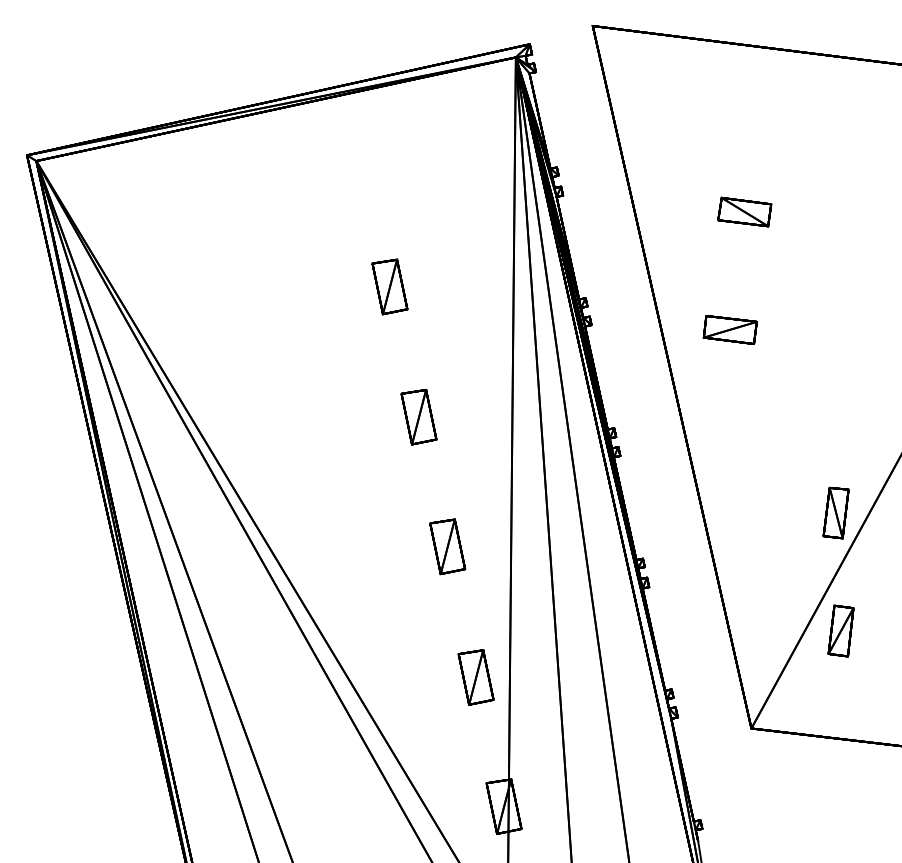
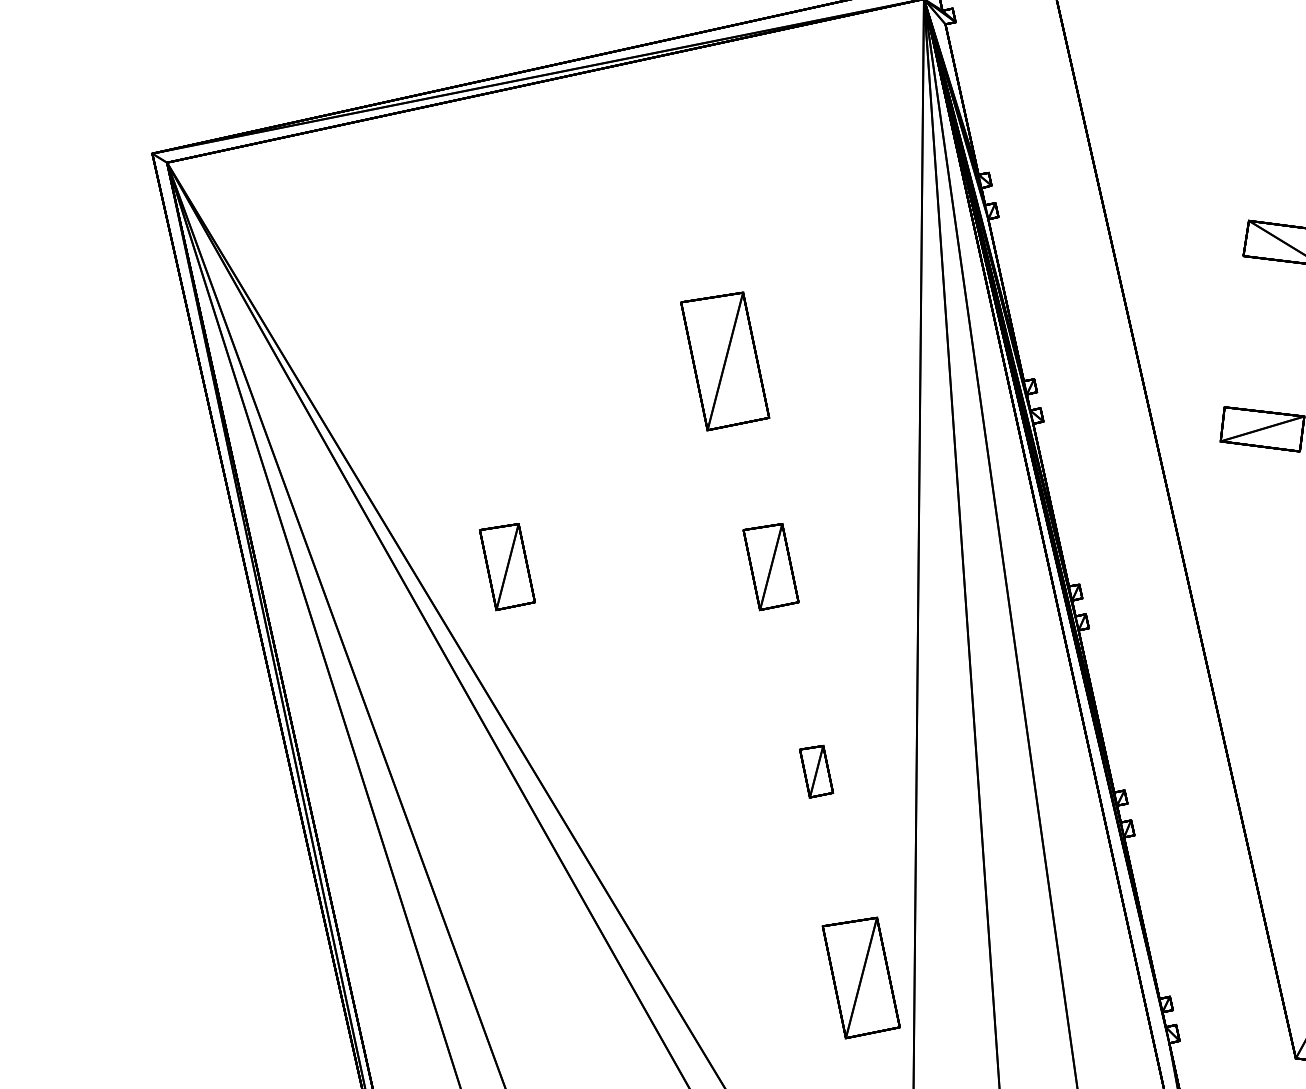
part: (389, 286) -> (724, 360), size x1.6
part: (251, 416) -> (506, 565), added
part: (447, 546) -> (816, 771), size x0.6
part: (475, 677) -> (860, 977), size x1.4

